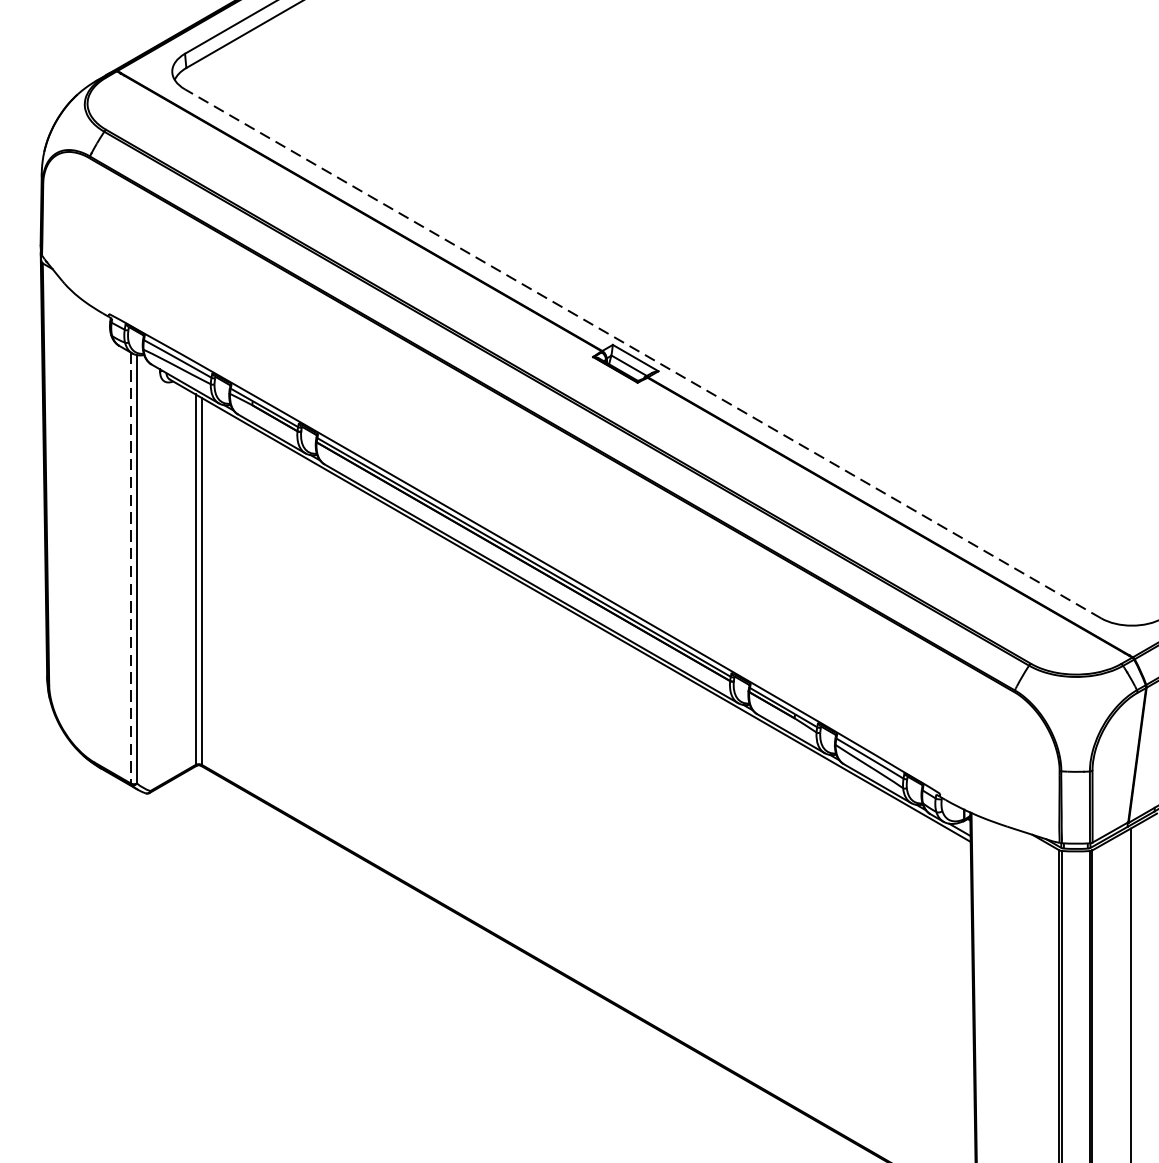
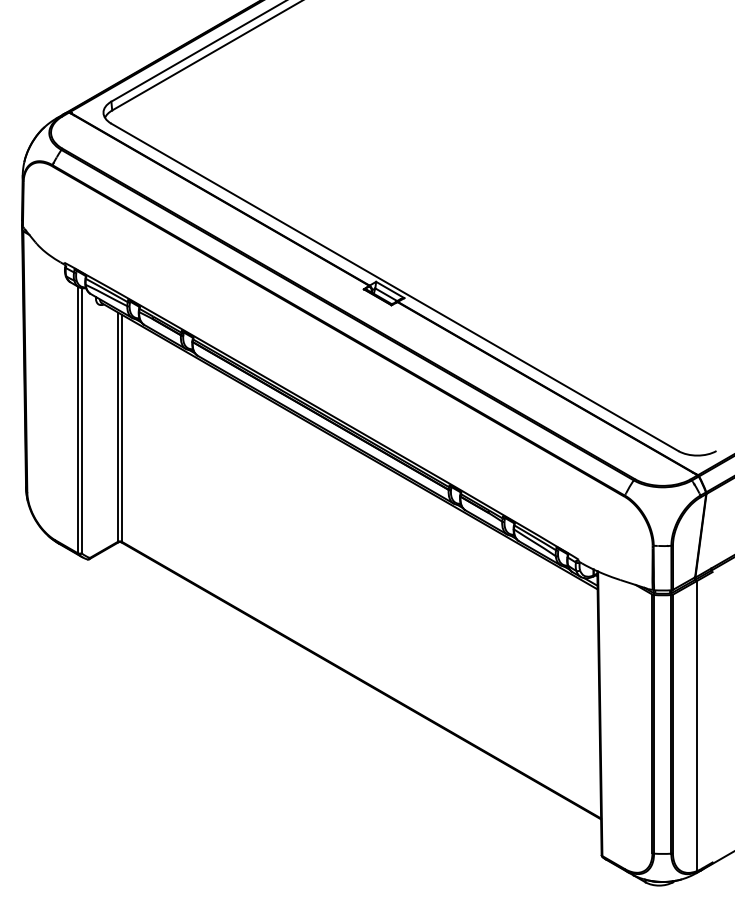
line: (642, 354) -> (394, 287), dashed -> solid
line: (130, 568) -> (77, 420), dashed -> solid

